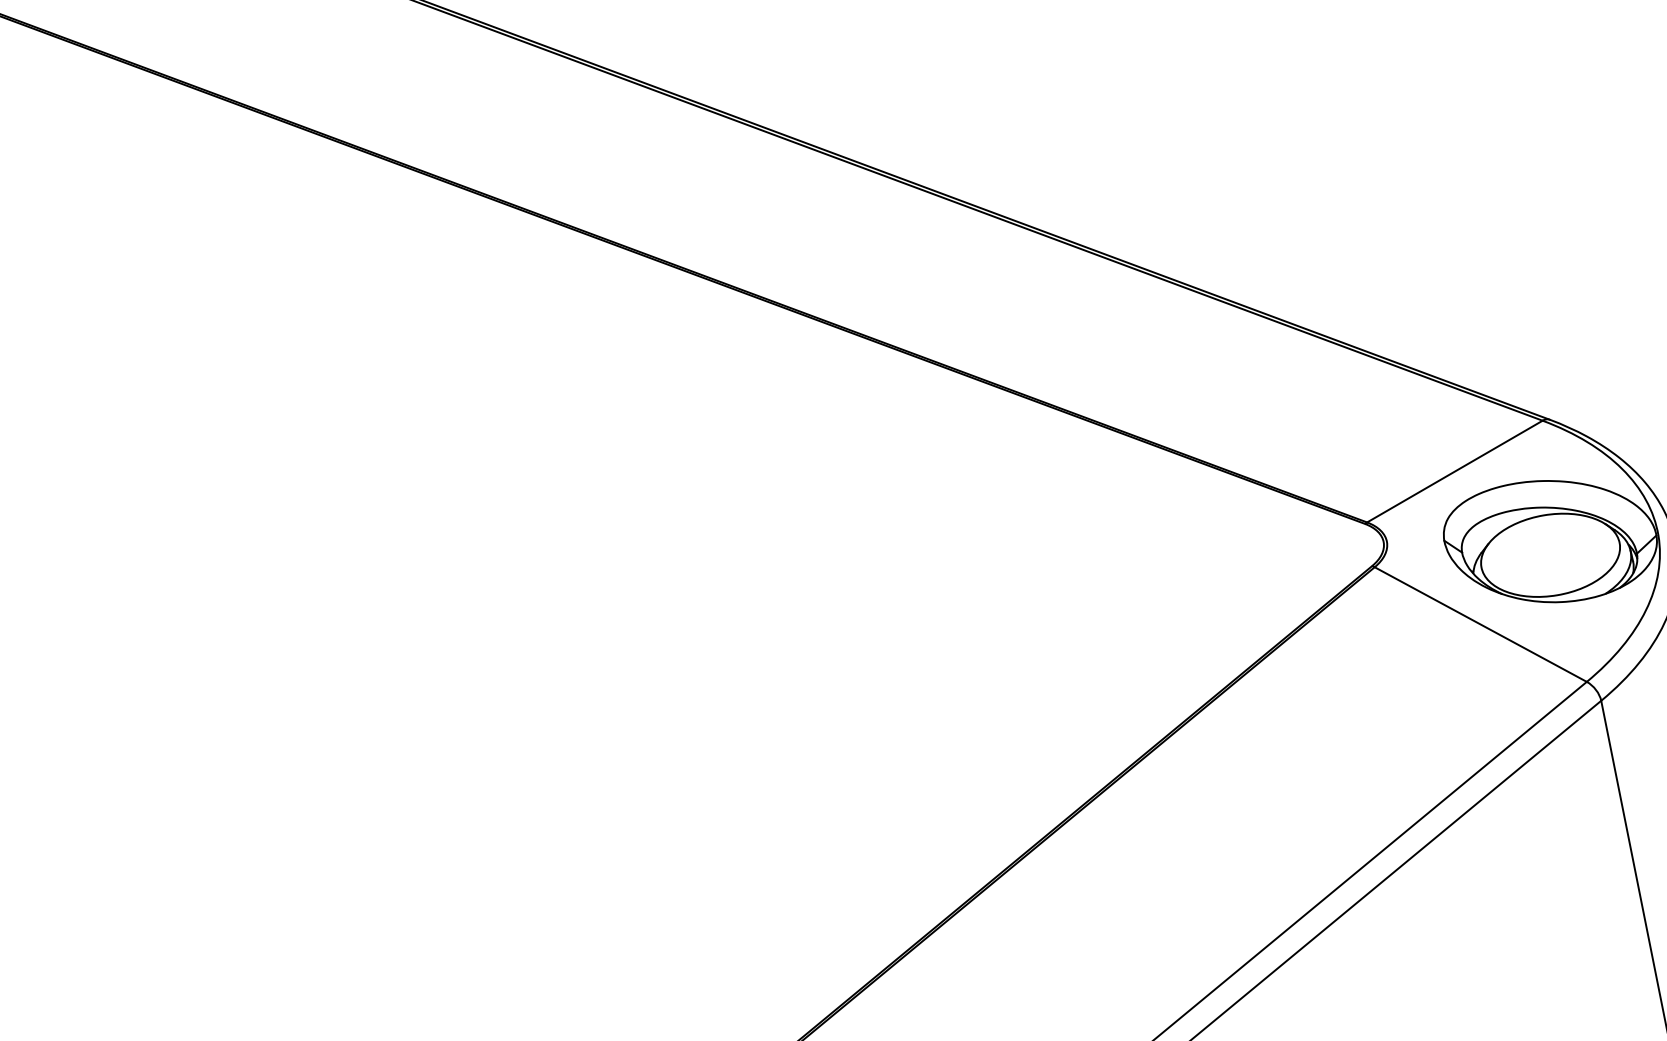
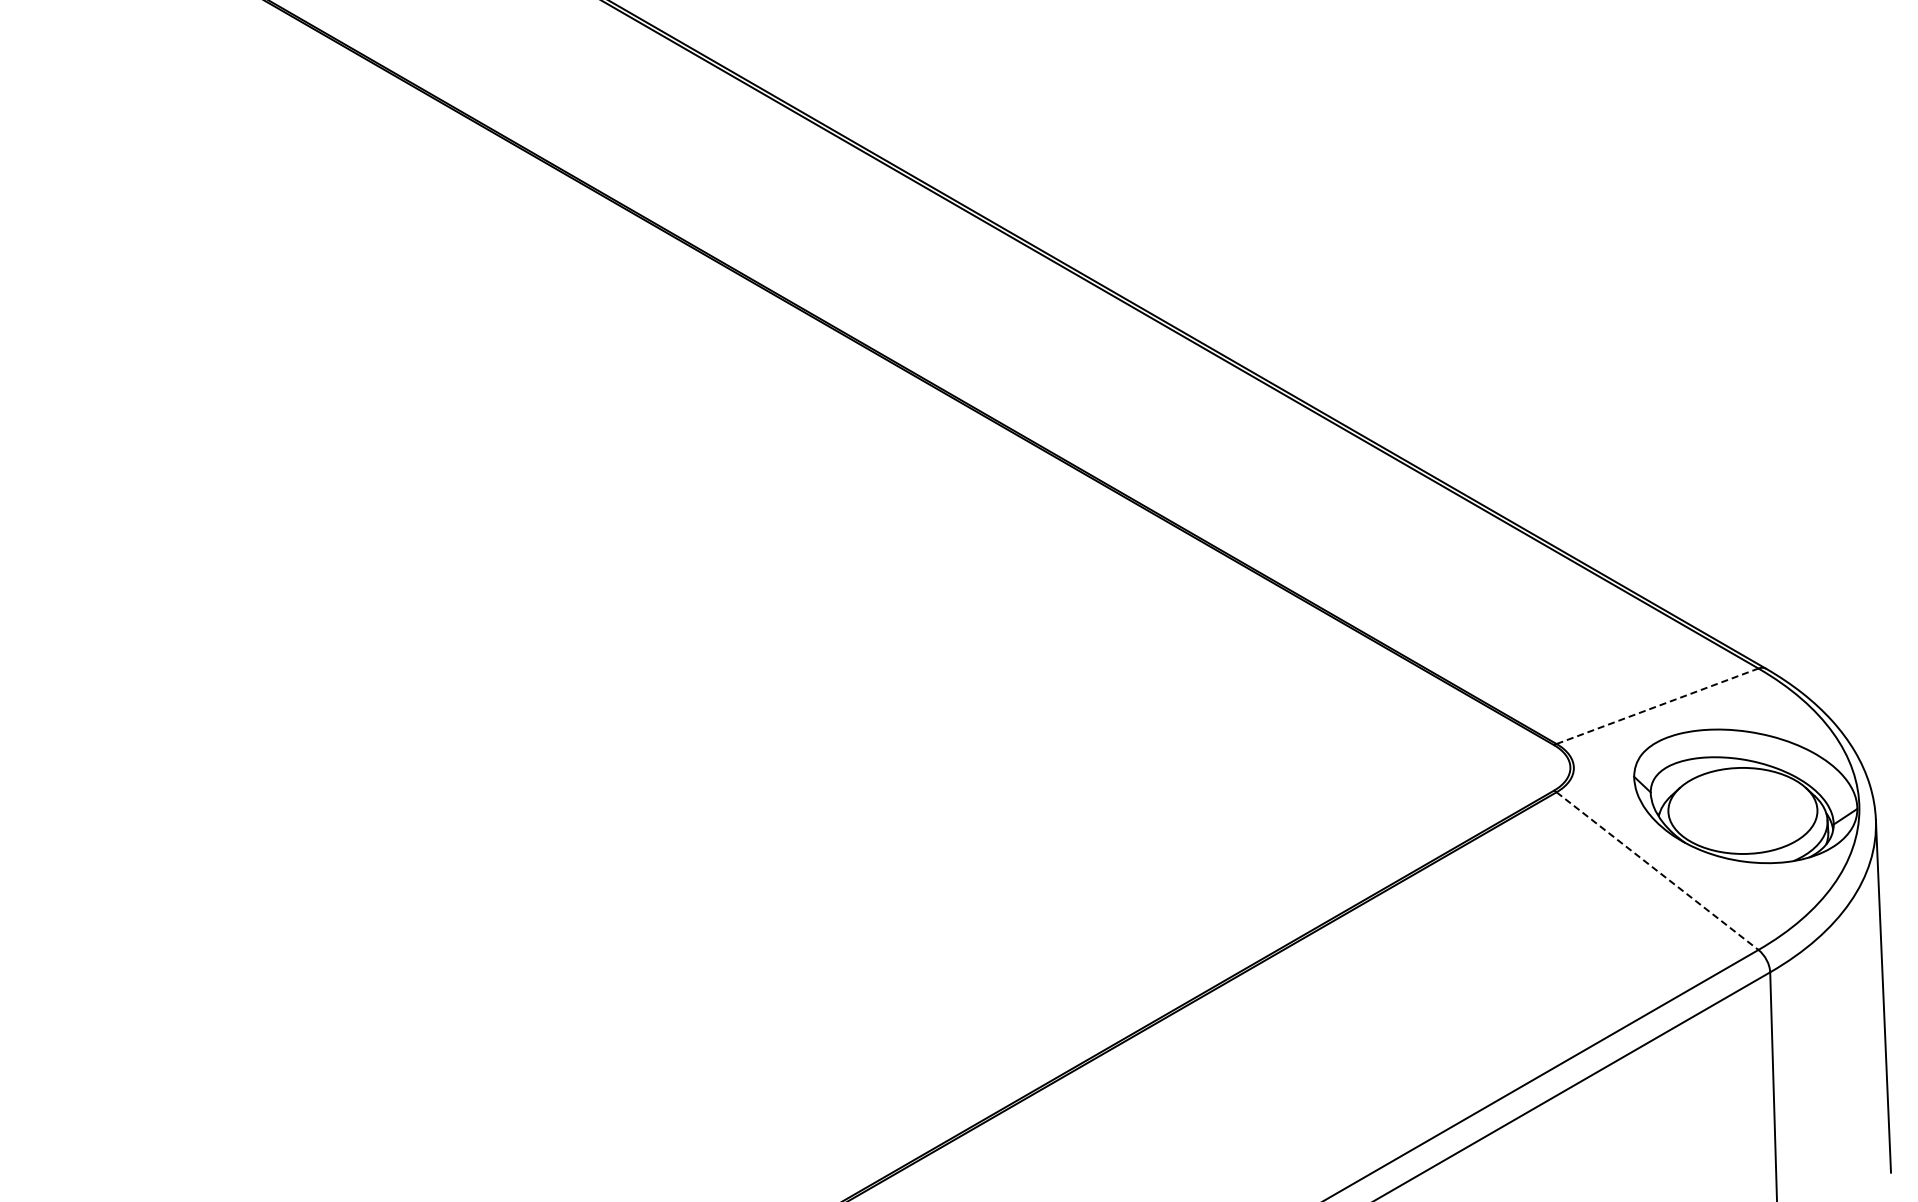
line: (1454, 471) -> (1657, 706), solid -> dashed
line: (1480, 624) -> (1657, 871), solid -> dashed

